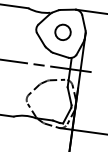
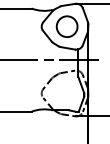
circle: (62, 32) -> (66, 26), size x1.43

